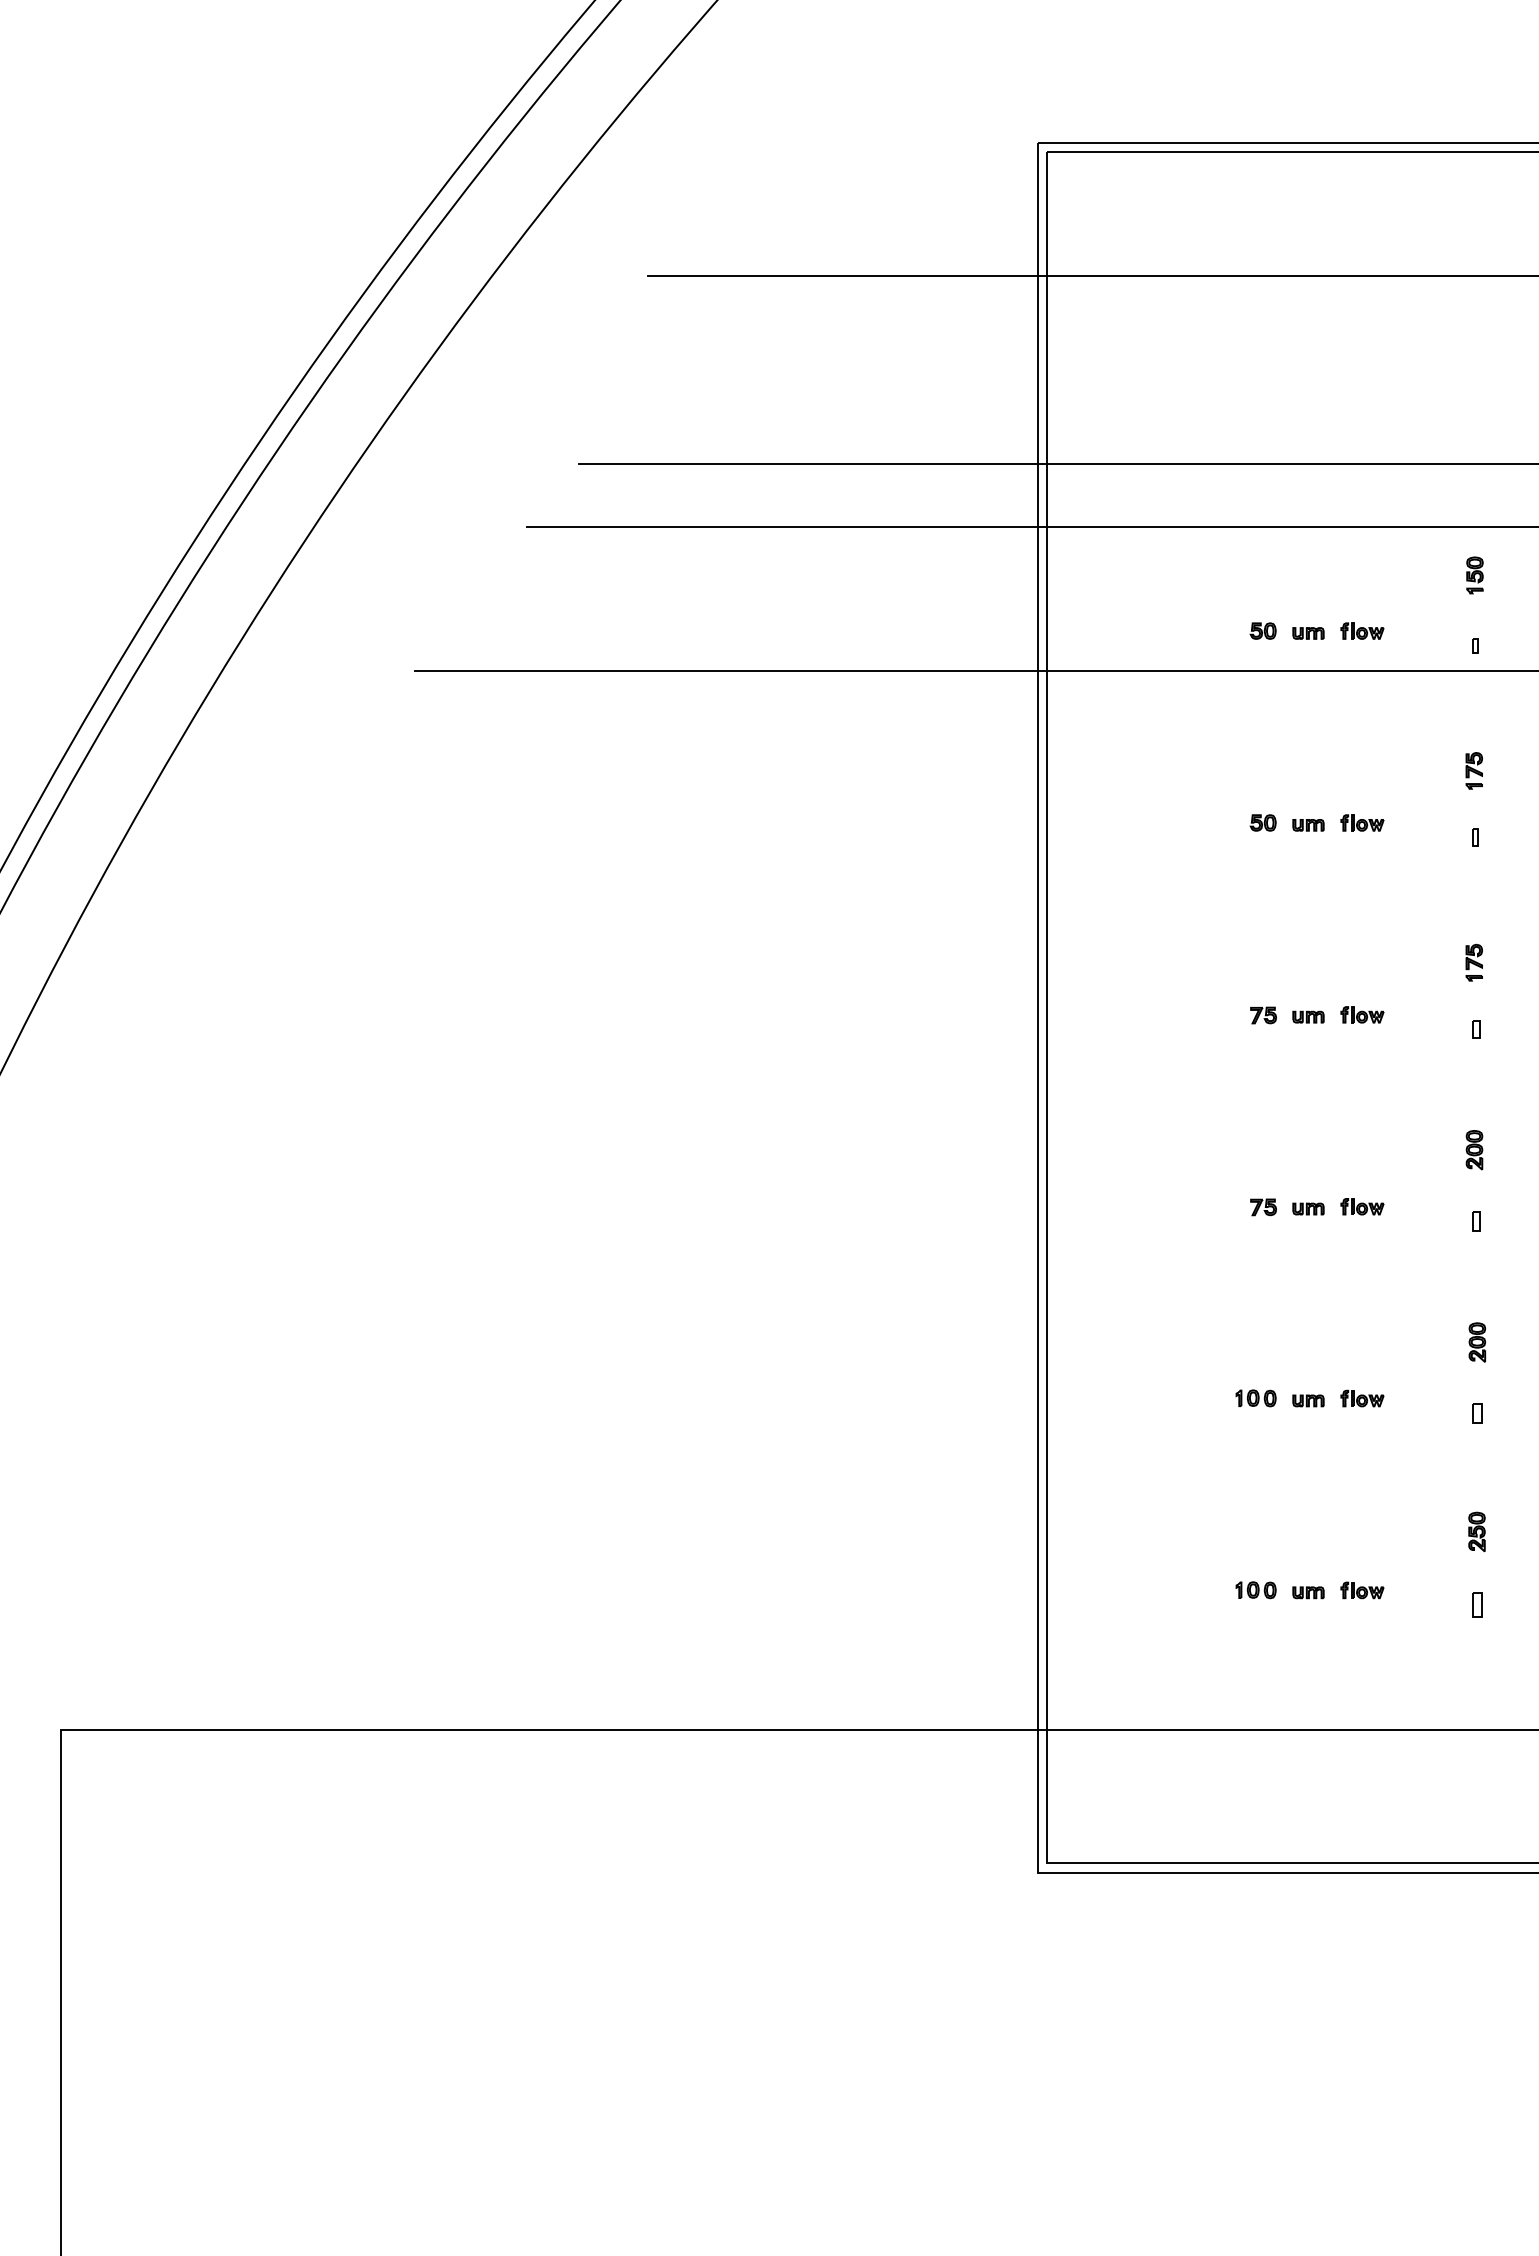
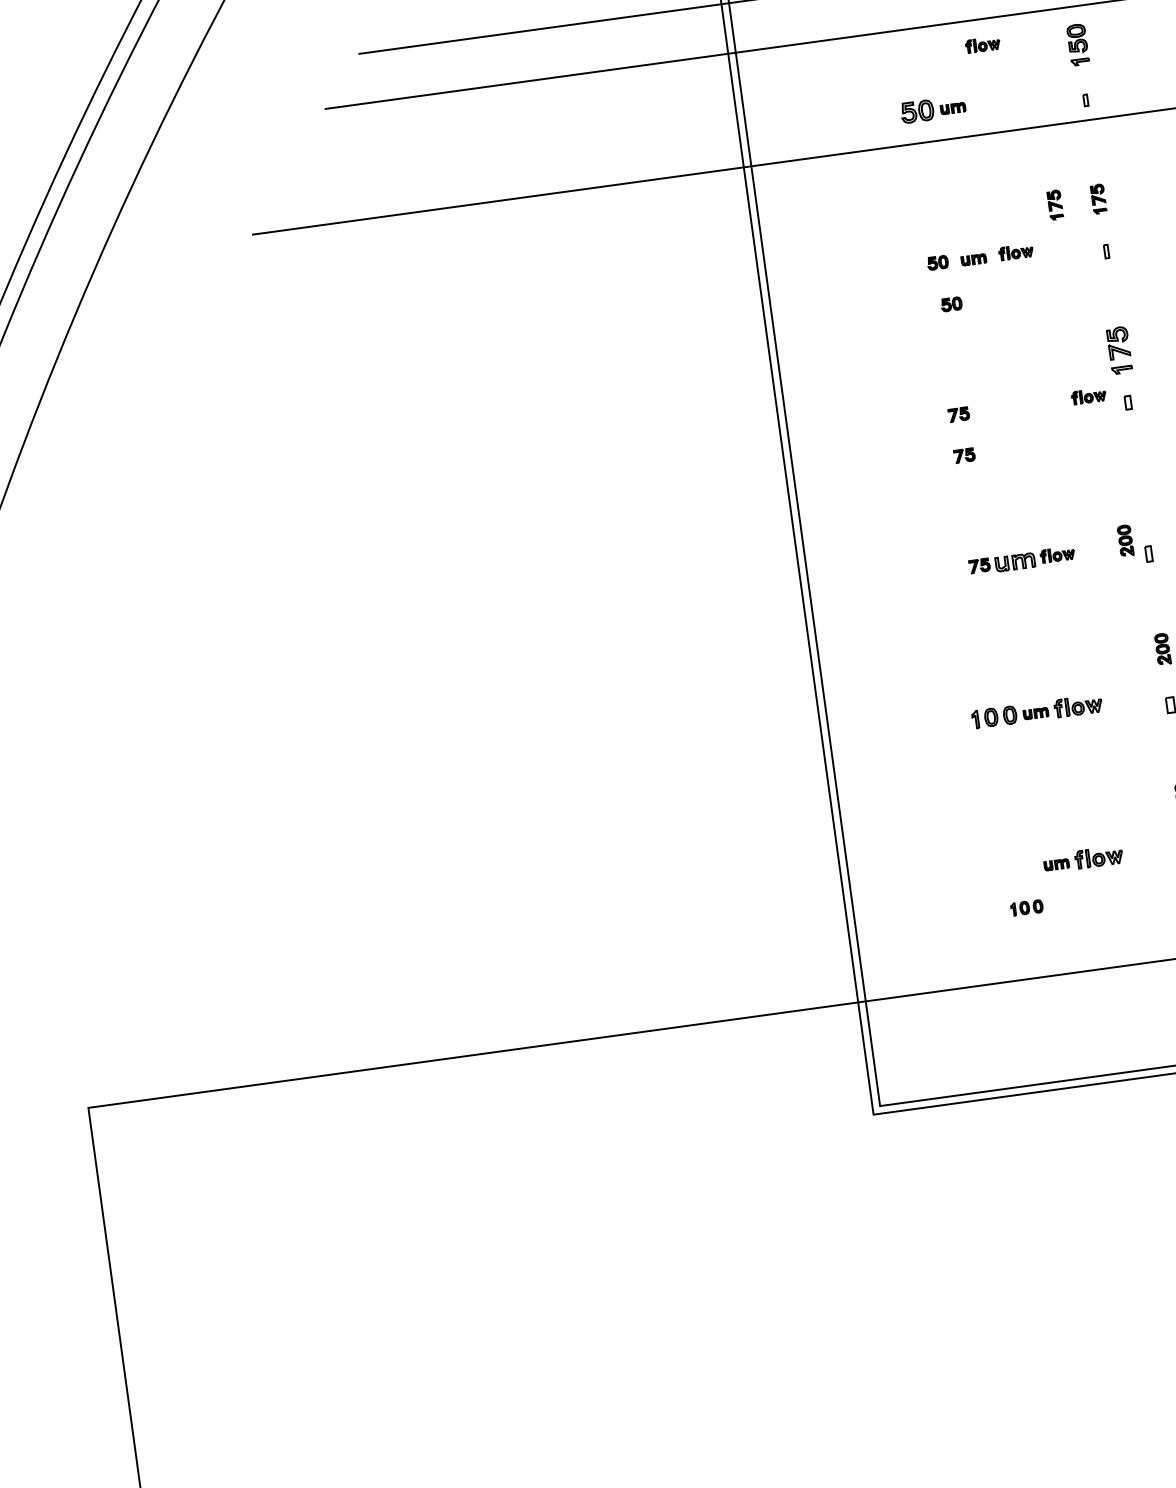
part: (1474, 575) -> (1077, 44), size x1.4
part: (1262, 630) -> (916, 111), size x1.6
part: (1362, 630) -> (982, 44), moved
part: (1418, 770) -> (1054, 204), added
part: (1272, 876) -> (951, 304), added
part: (1473, 962) -> (1118, 350), size x1.6
part: (1362, 1014) -> (1088, 396), moved
part: (1308, 1016) -> (994, 410), removed
part: (1263, 1067) -> (964, 455), added
part: (1474, 1150) -> (1125, 541), moved
part: (1308, 1208) -> (1015, 561), size x1.6
part: (1255, 1398) -> (993, 717), size x1.4
part: (1362, 1398) -> (1078, 705), size x1.4
part: (1255, 1590) -> (1026, 908), moved
part: (1362, 1590) -> (1099, 857), size x1.4

